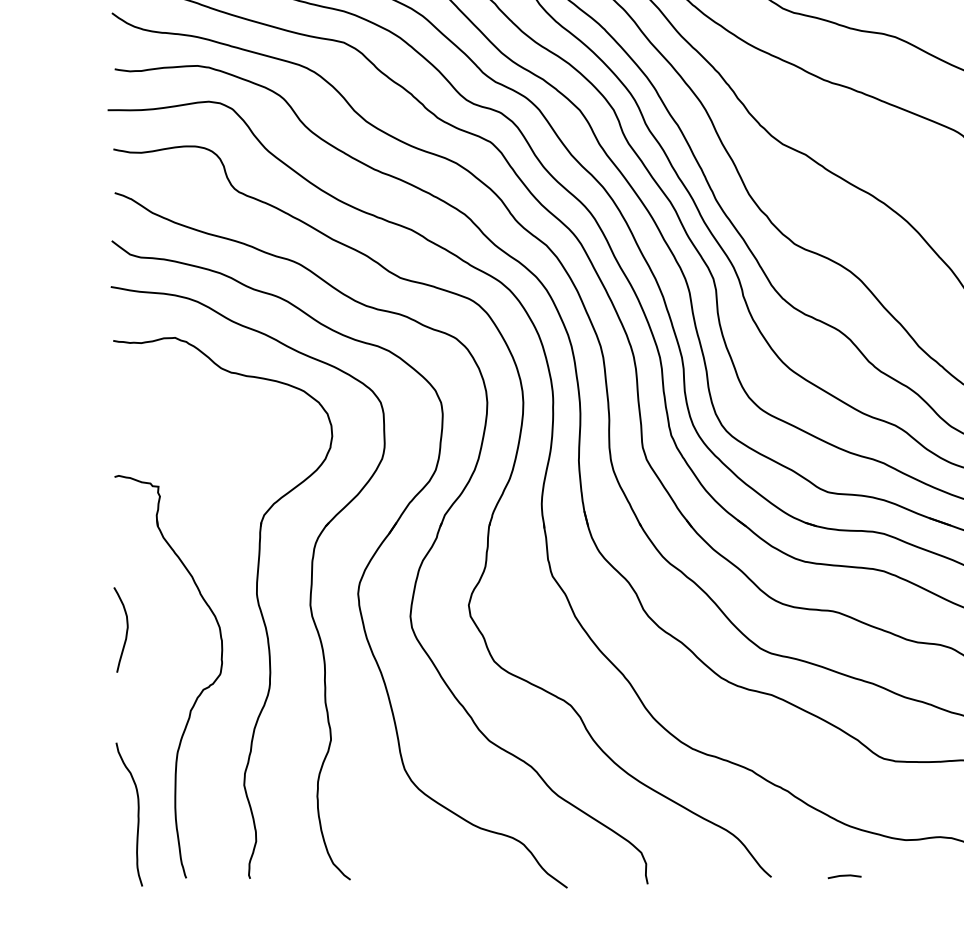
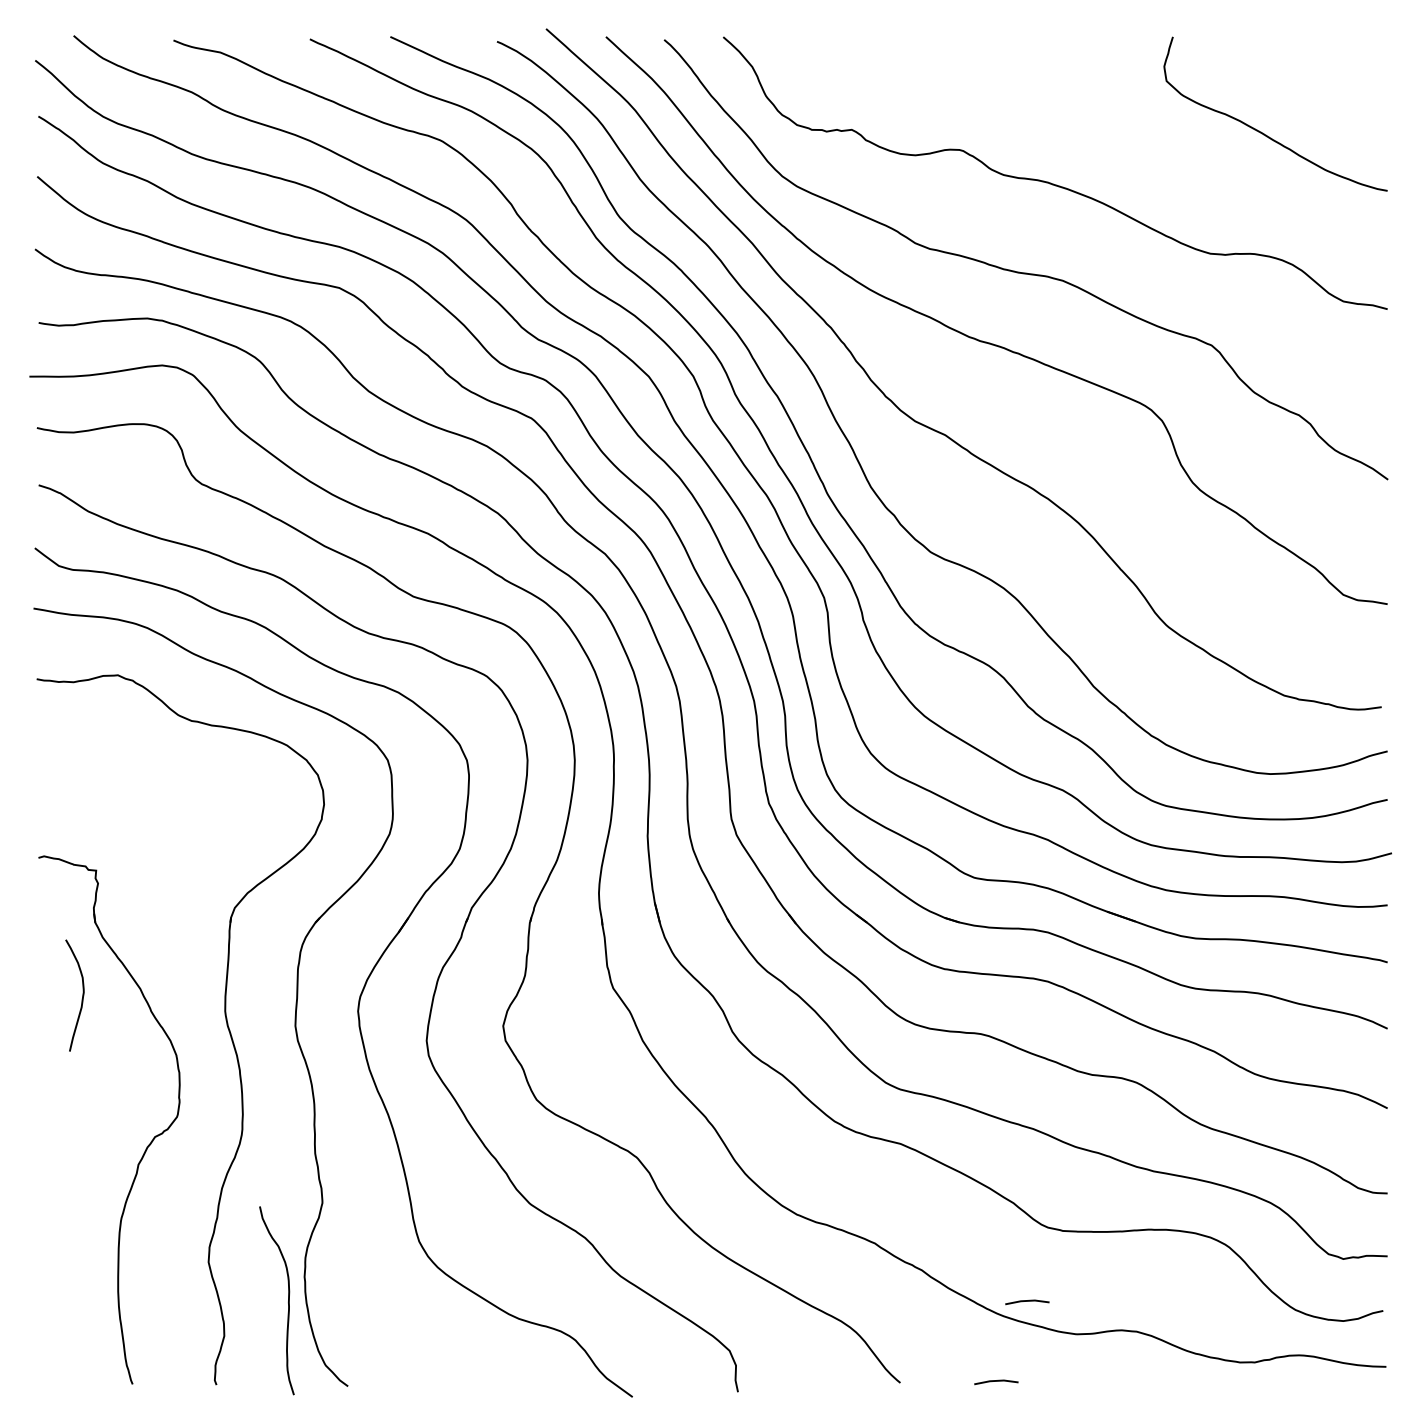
curve: (126, 629) -> (82, 995), moved
curve: (138, 814) -> (288, 1300), moved
line: (868, 815) -> (1027, 1301), added

